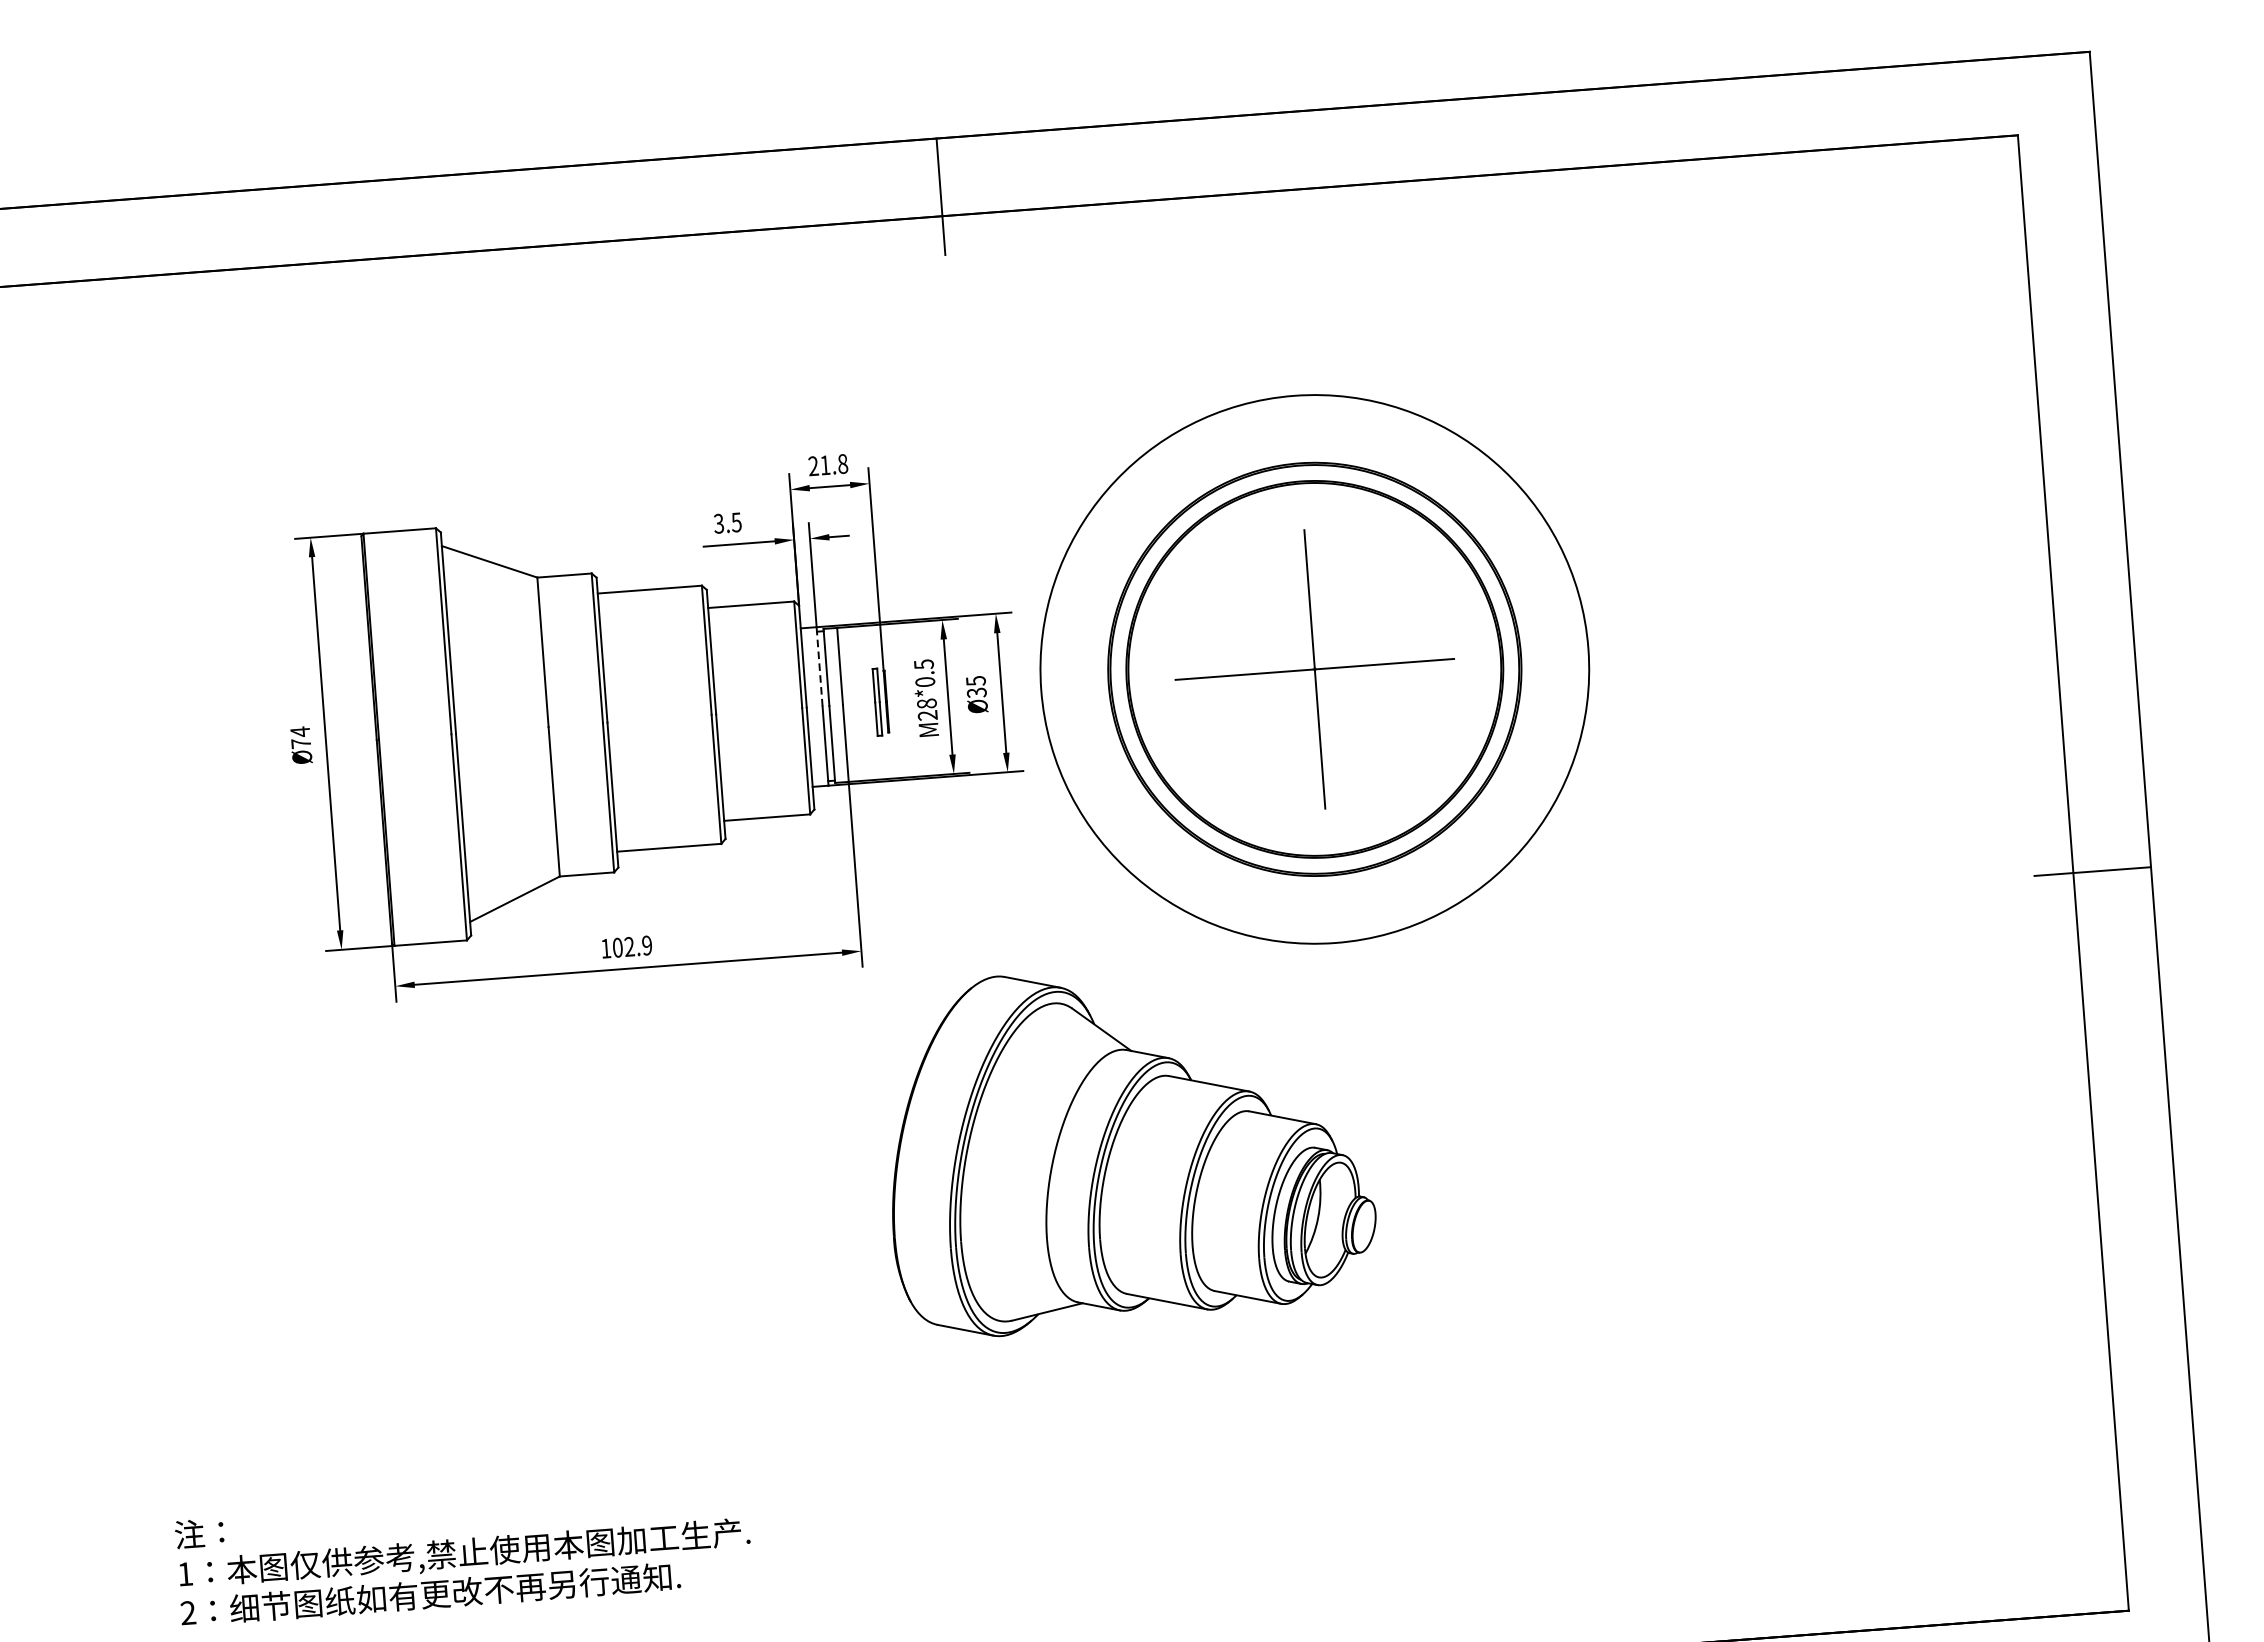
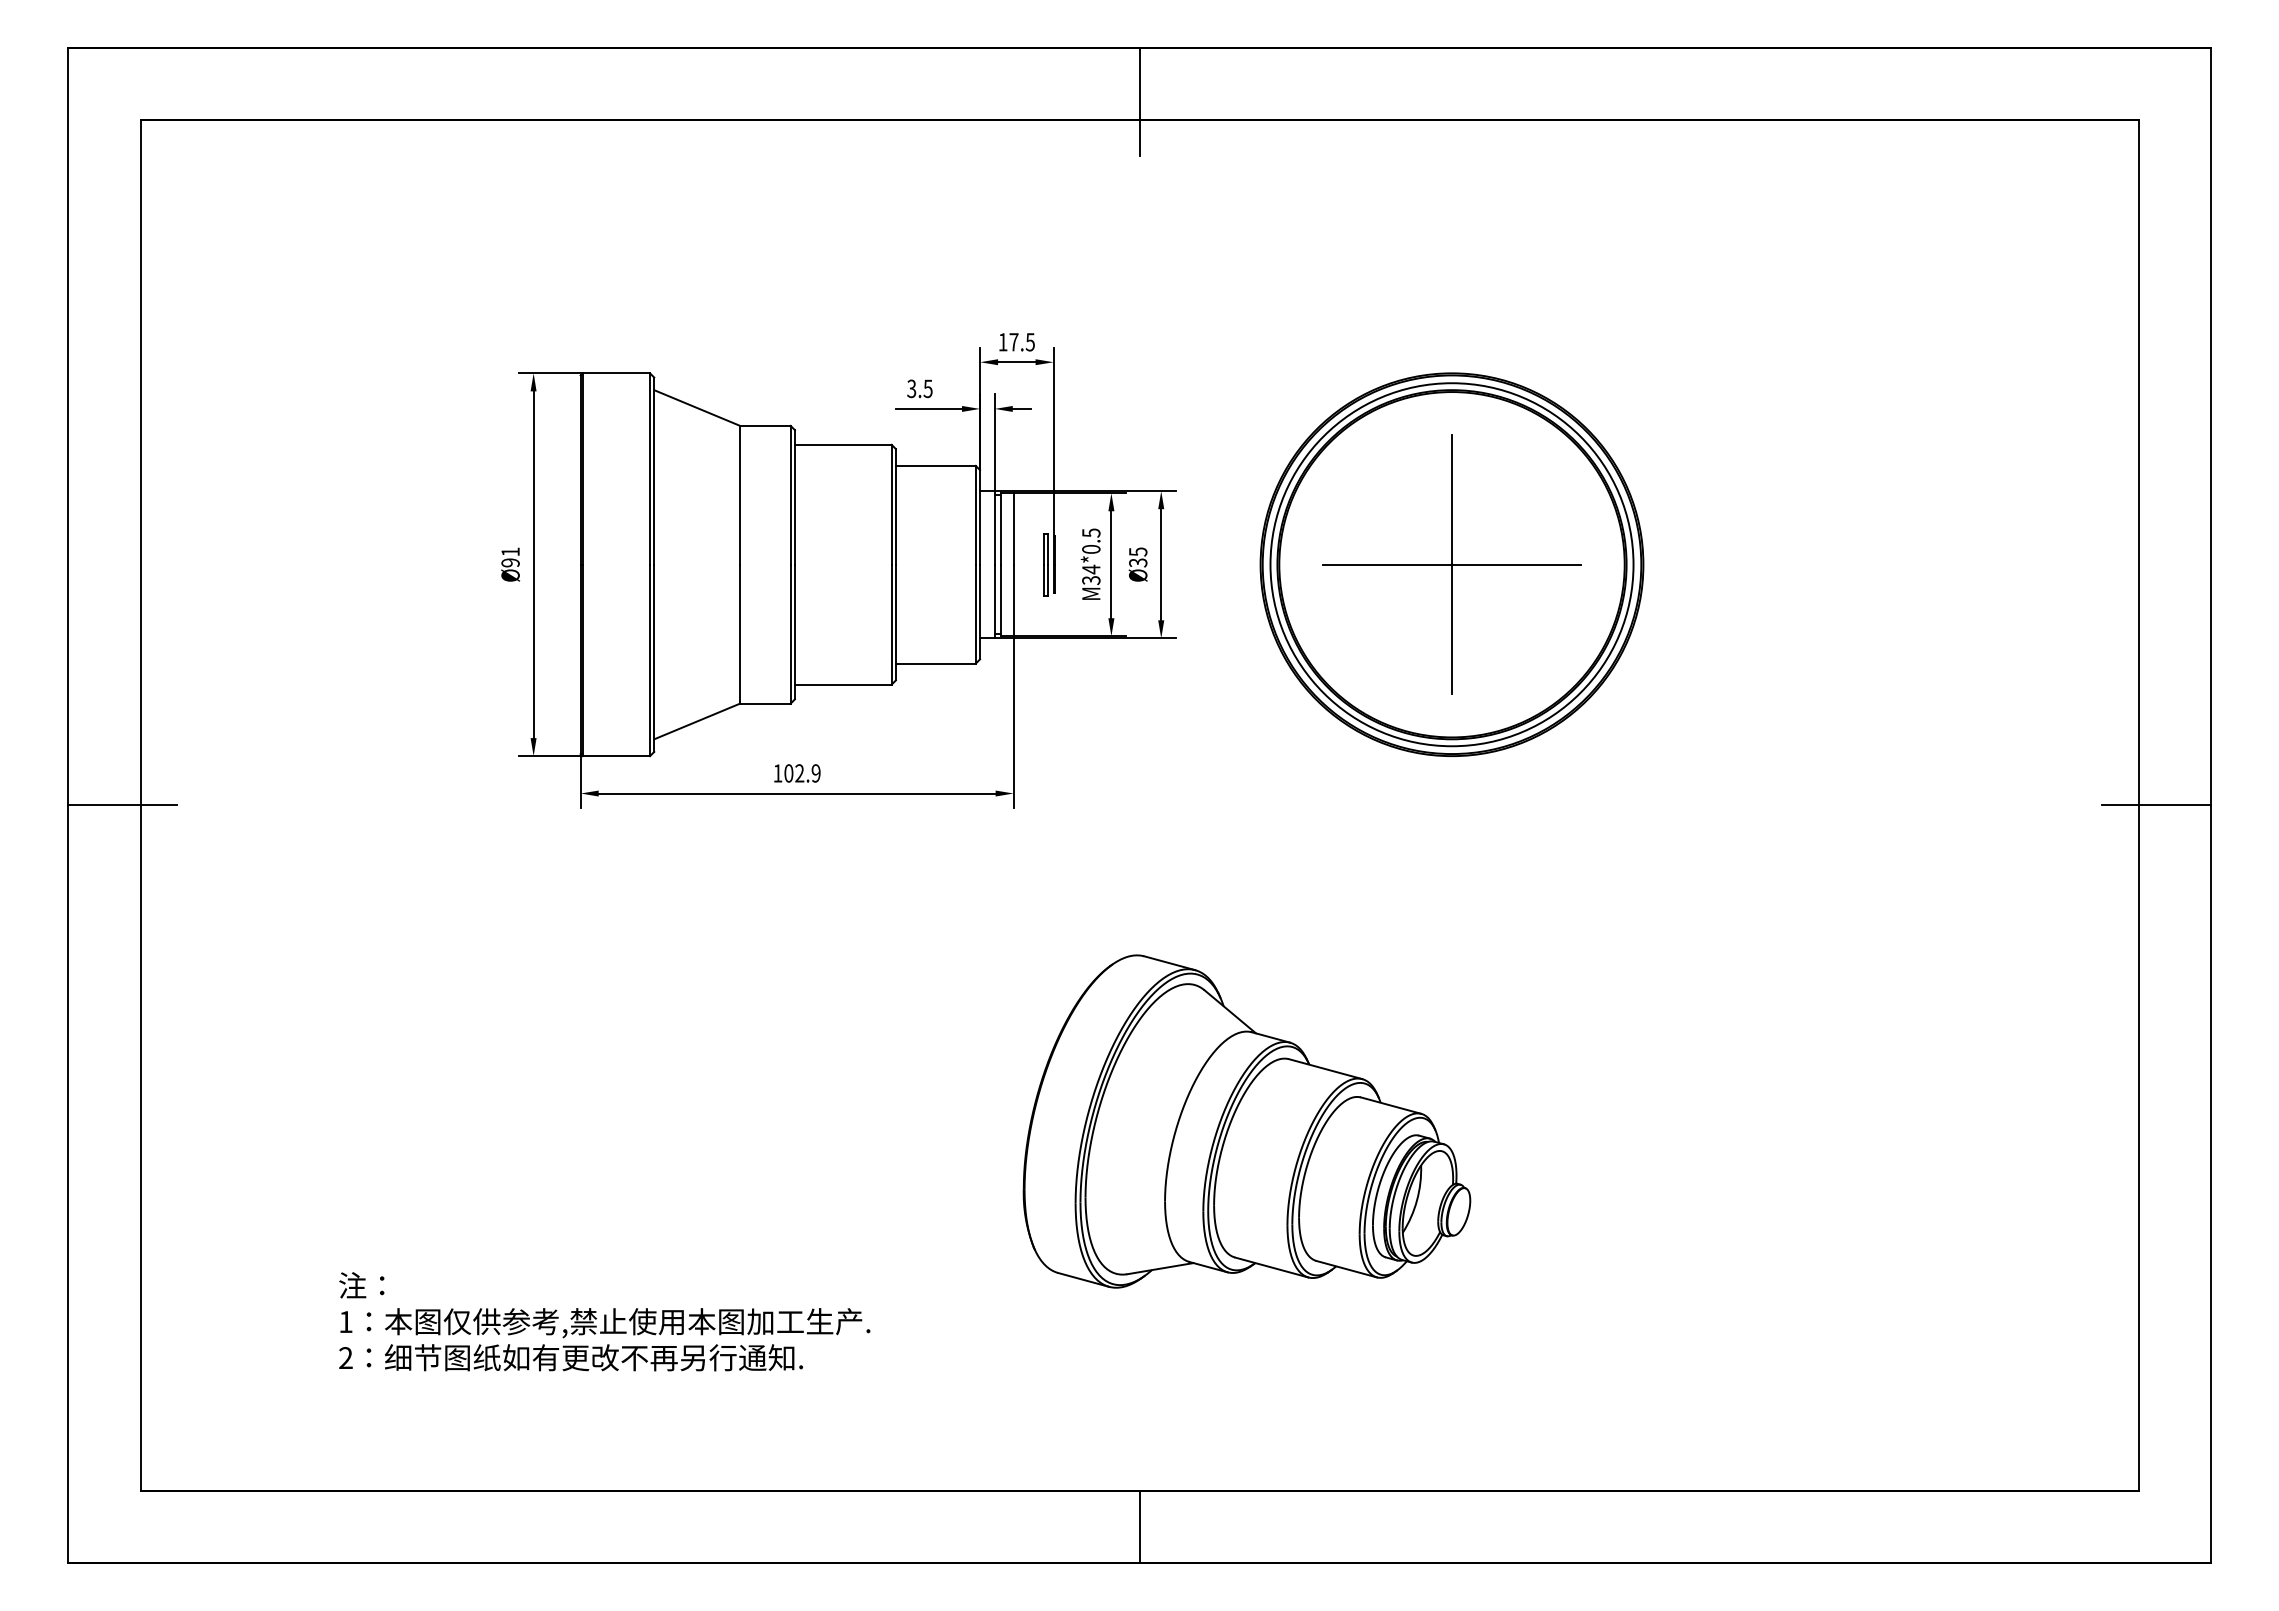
text: (827, 465) -> (1016, 342), 21.8 -> 17.5
line: (819, 666) -> (994, 527), dashed -> solid
circle: (1314, 669) -> (1451, 564), size x0.71
text: (927, 709) -> (1091, 574), M28*0.5 -> M34*0.5
text: (300, 737) -> (510, 557), Ø74 -> Ø91
part: (1128, 1146) -> (1246, 1121), moved

